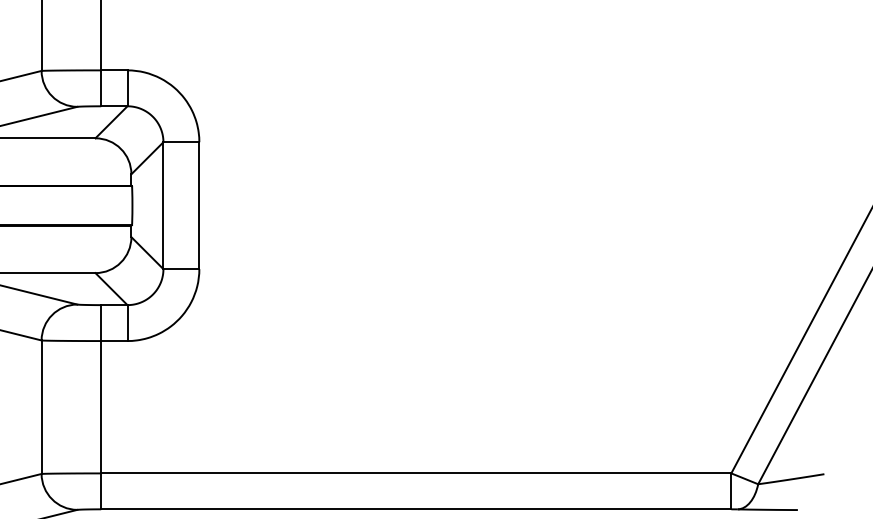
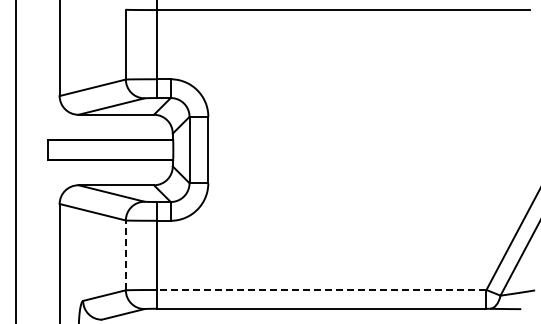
line: (40, 407) -> (125, 255), solid -> dashed
line: (415, 474) -> (321, 290), solid -> dashed

